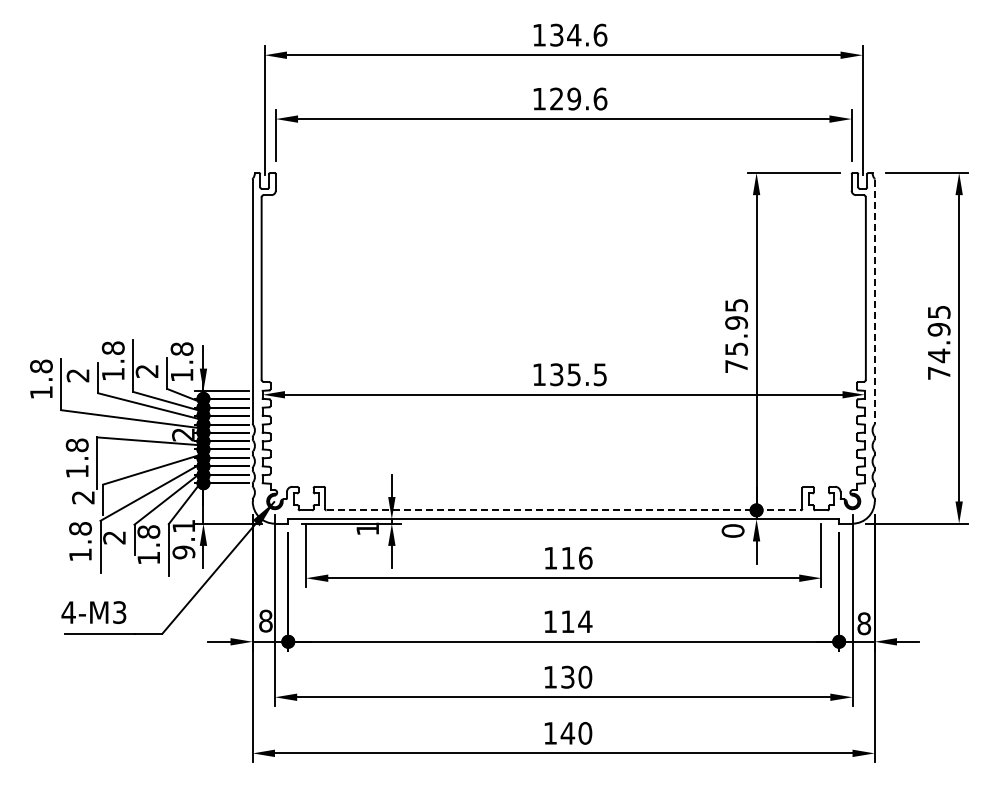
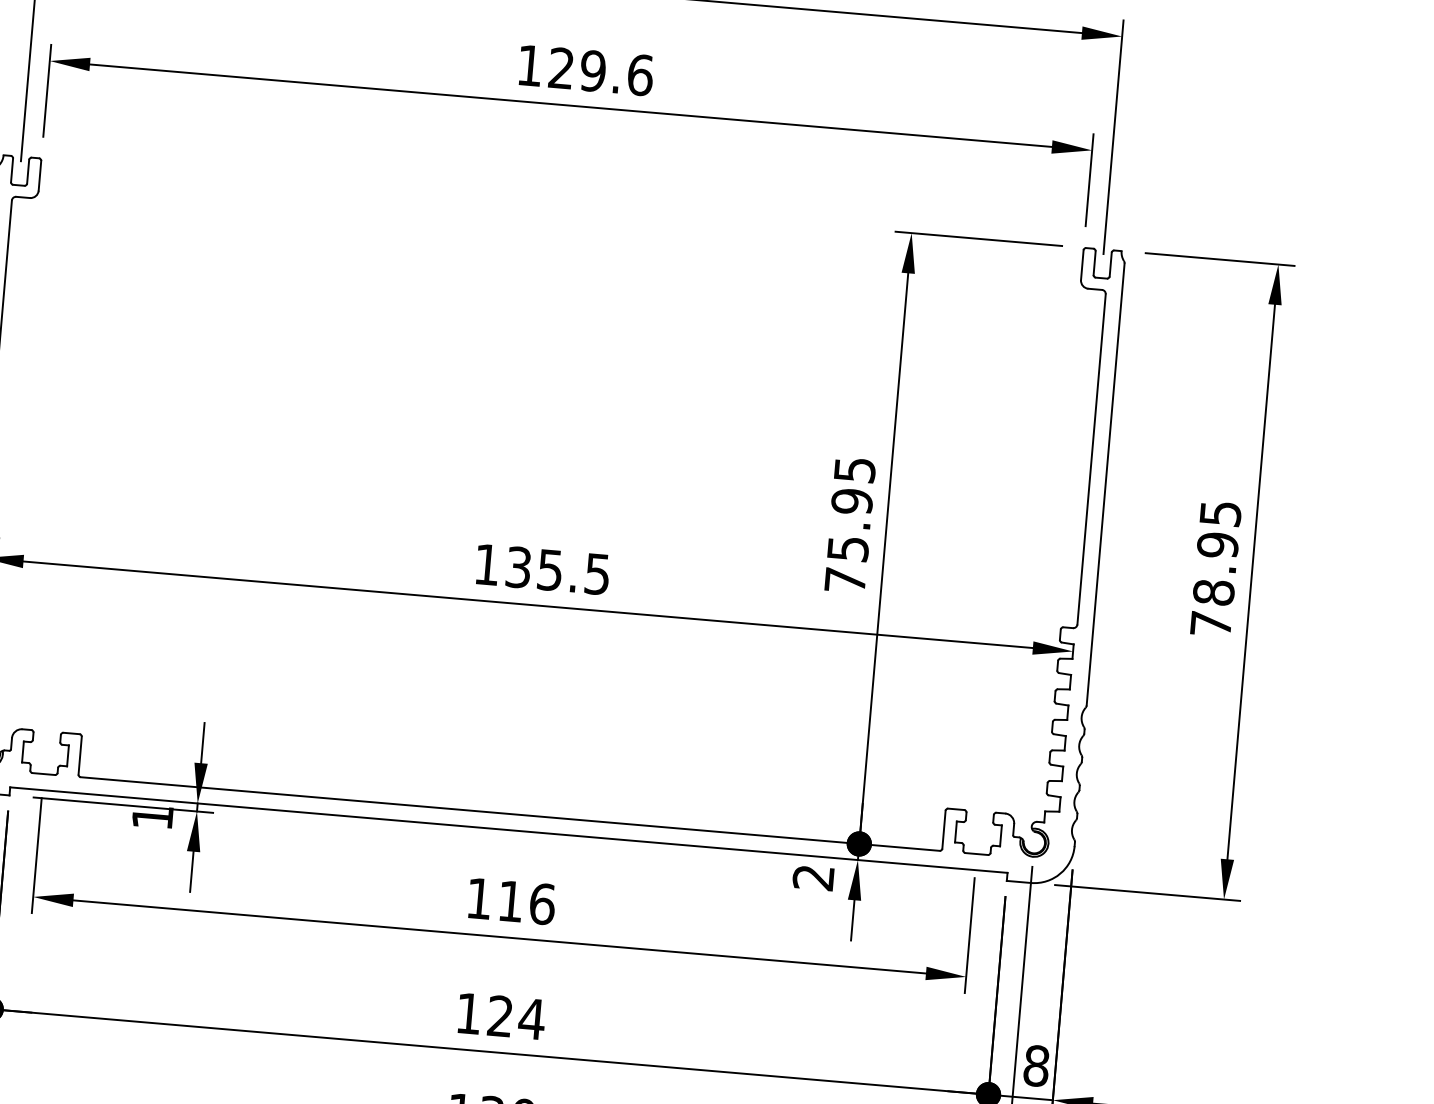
line: (874, 302) -> (1105, 485), dashed -> solid
text: (938, 355) -> (1212, 591), 74.95 -> 78.95
line: (564, 510) -> (511, 814), dashed -> solid
text: (732, 530) -> (812, 876), 0 -> 2
text: (567, 621) -> (499, 1015), 114 -> 124

